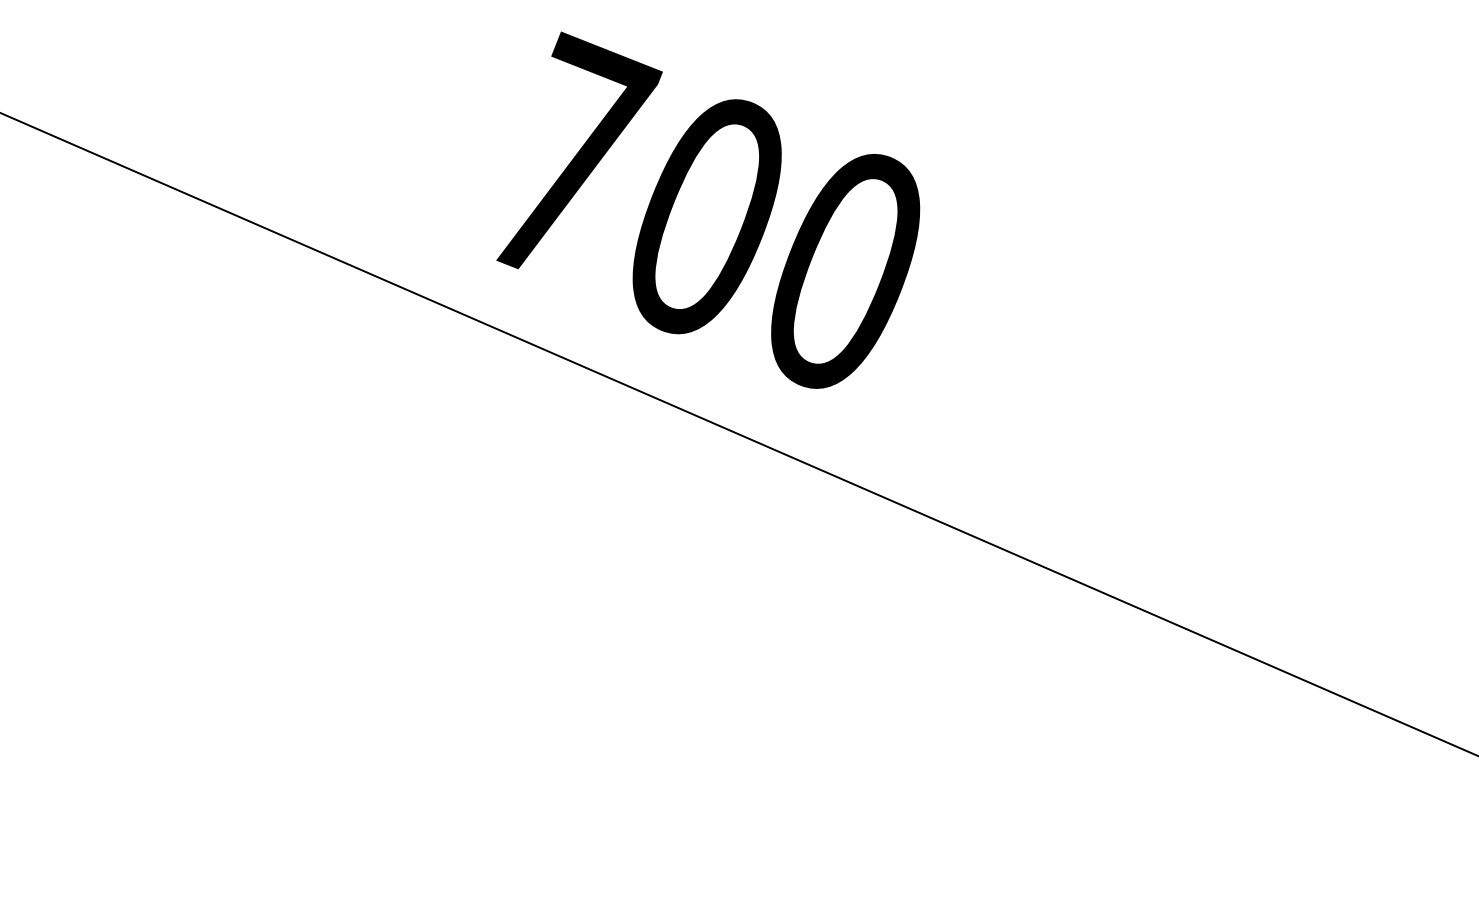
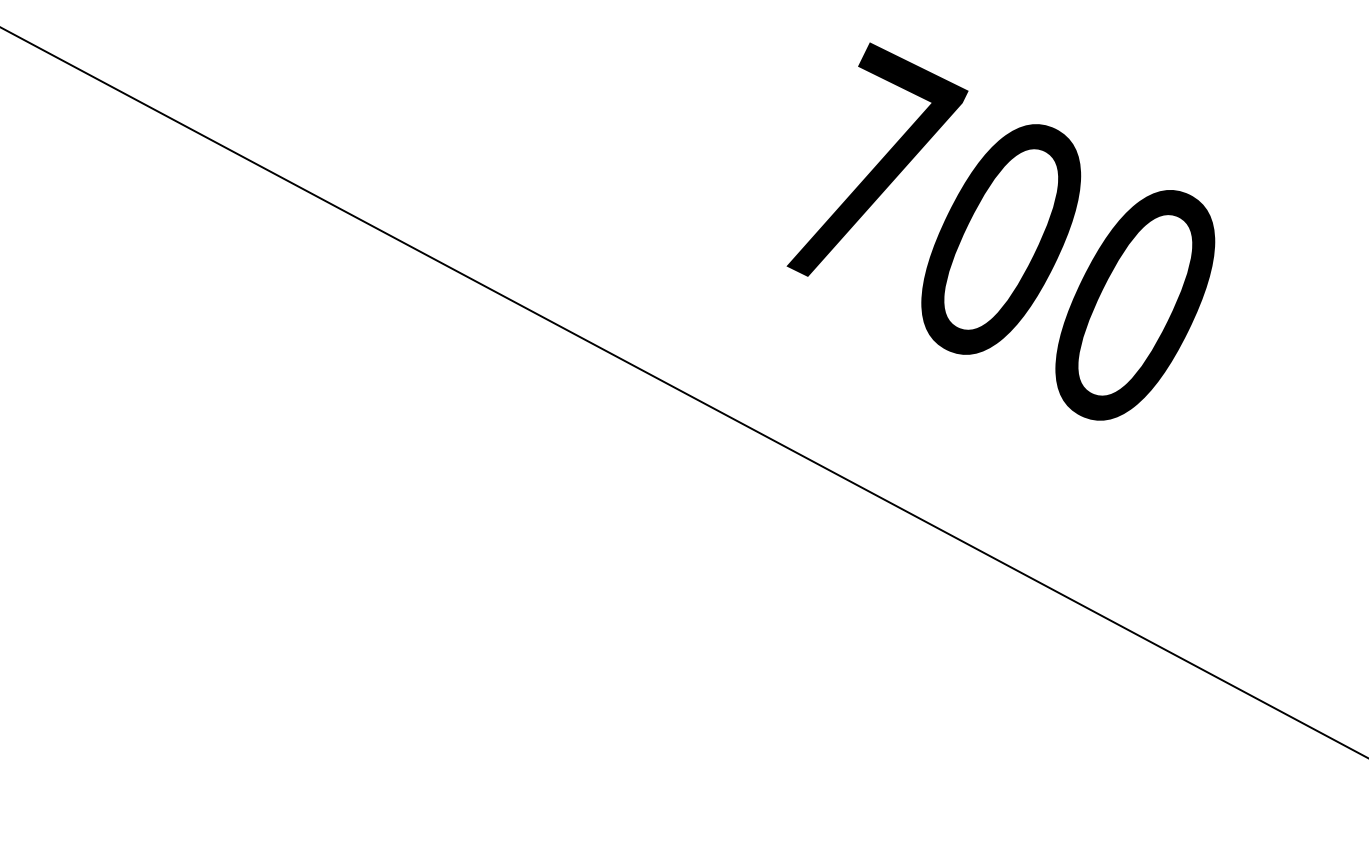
text: (708, 209) -> (1003, 232), moved

